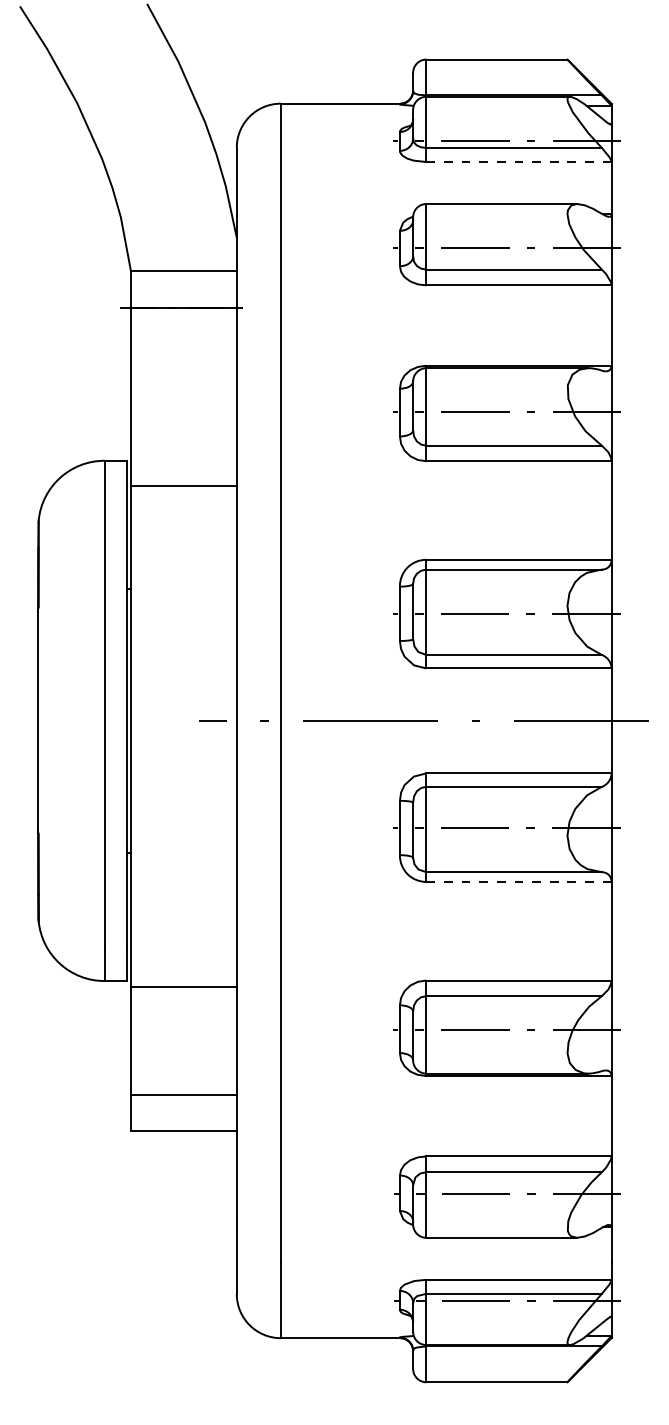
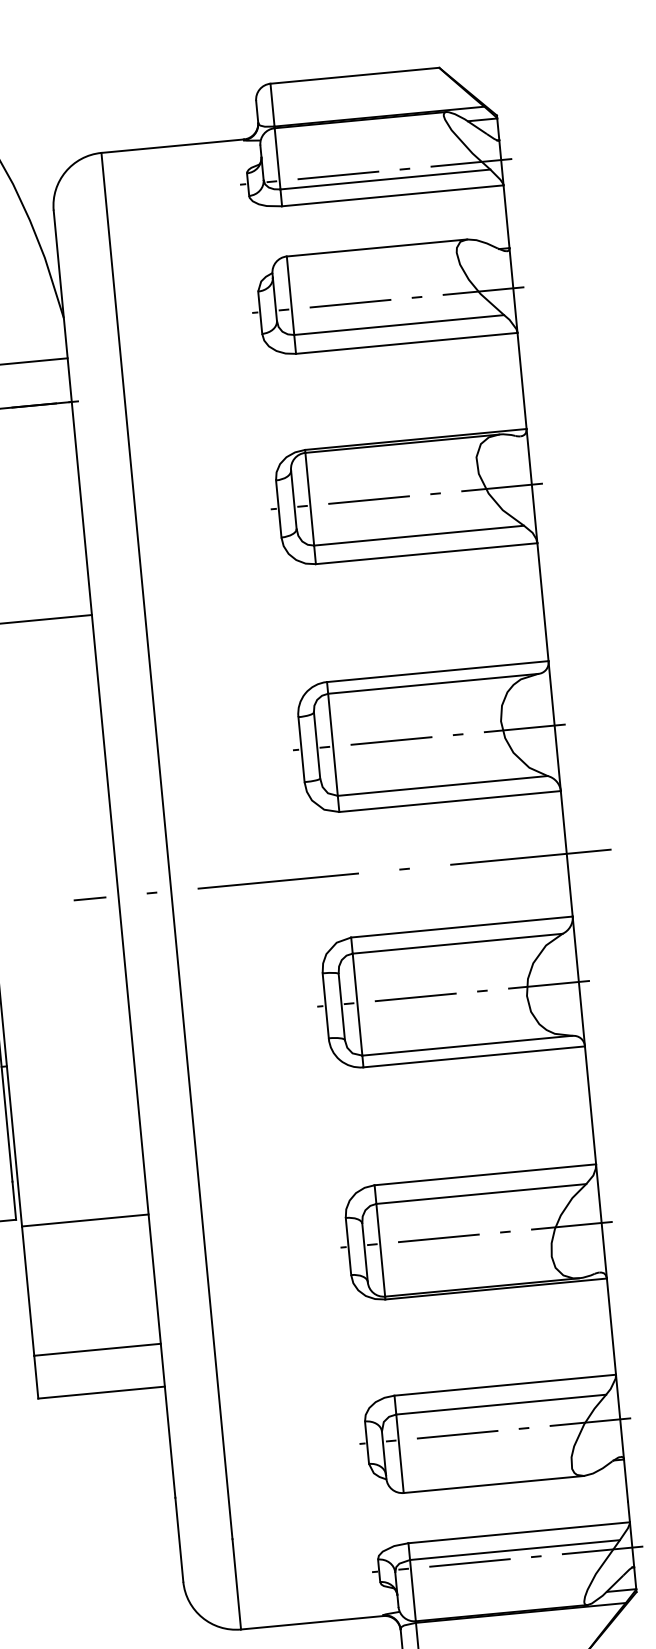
line: (518, 162) -> (392, 196), dashed -> solid
line: (518, 881) -> (473, 1056), dashed -> solid

